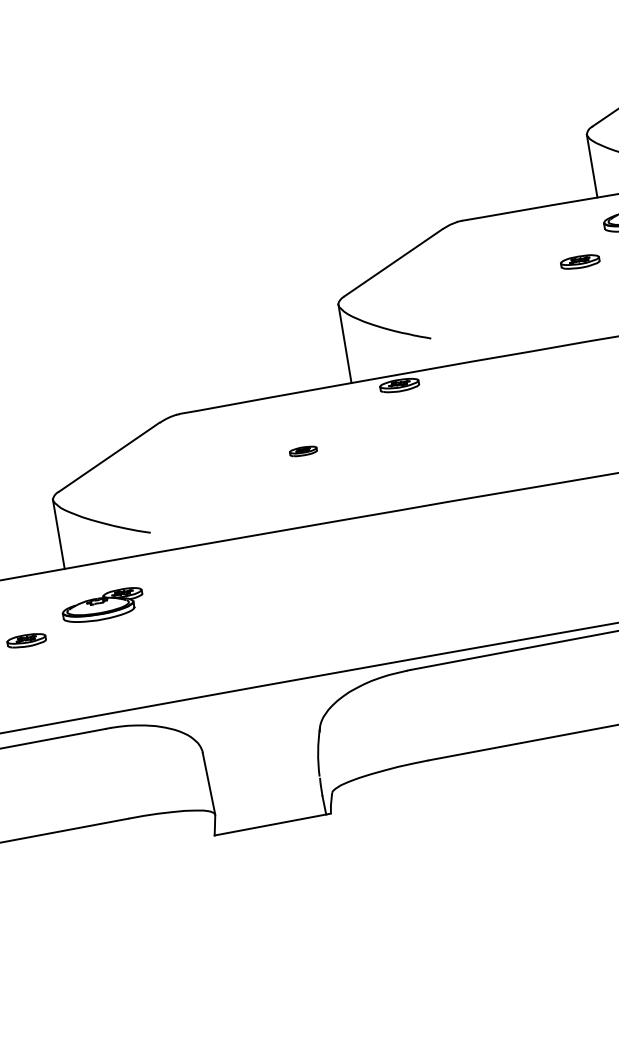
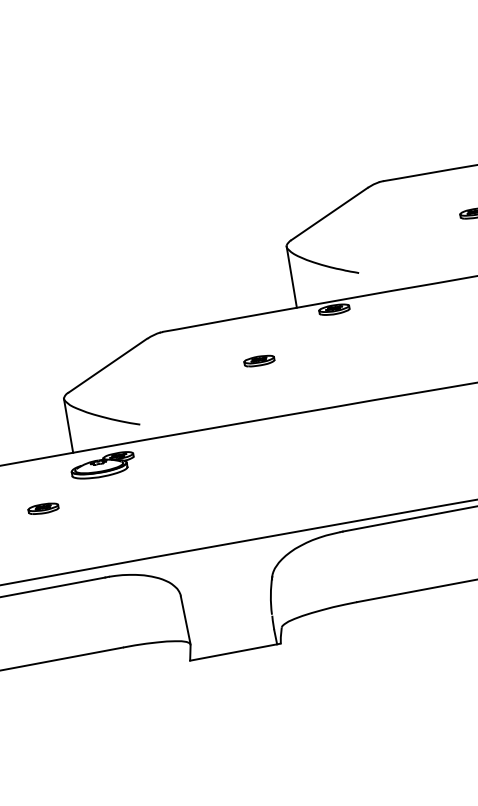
part: (303, 451) -> (259, 361), size x1.43
part: (102, 604) -> (102, 464), moved

